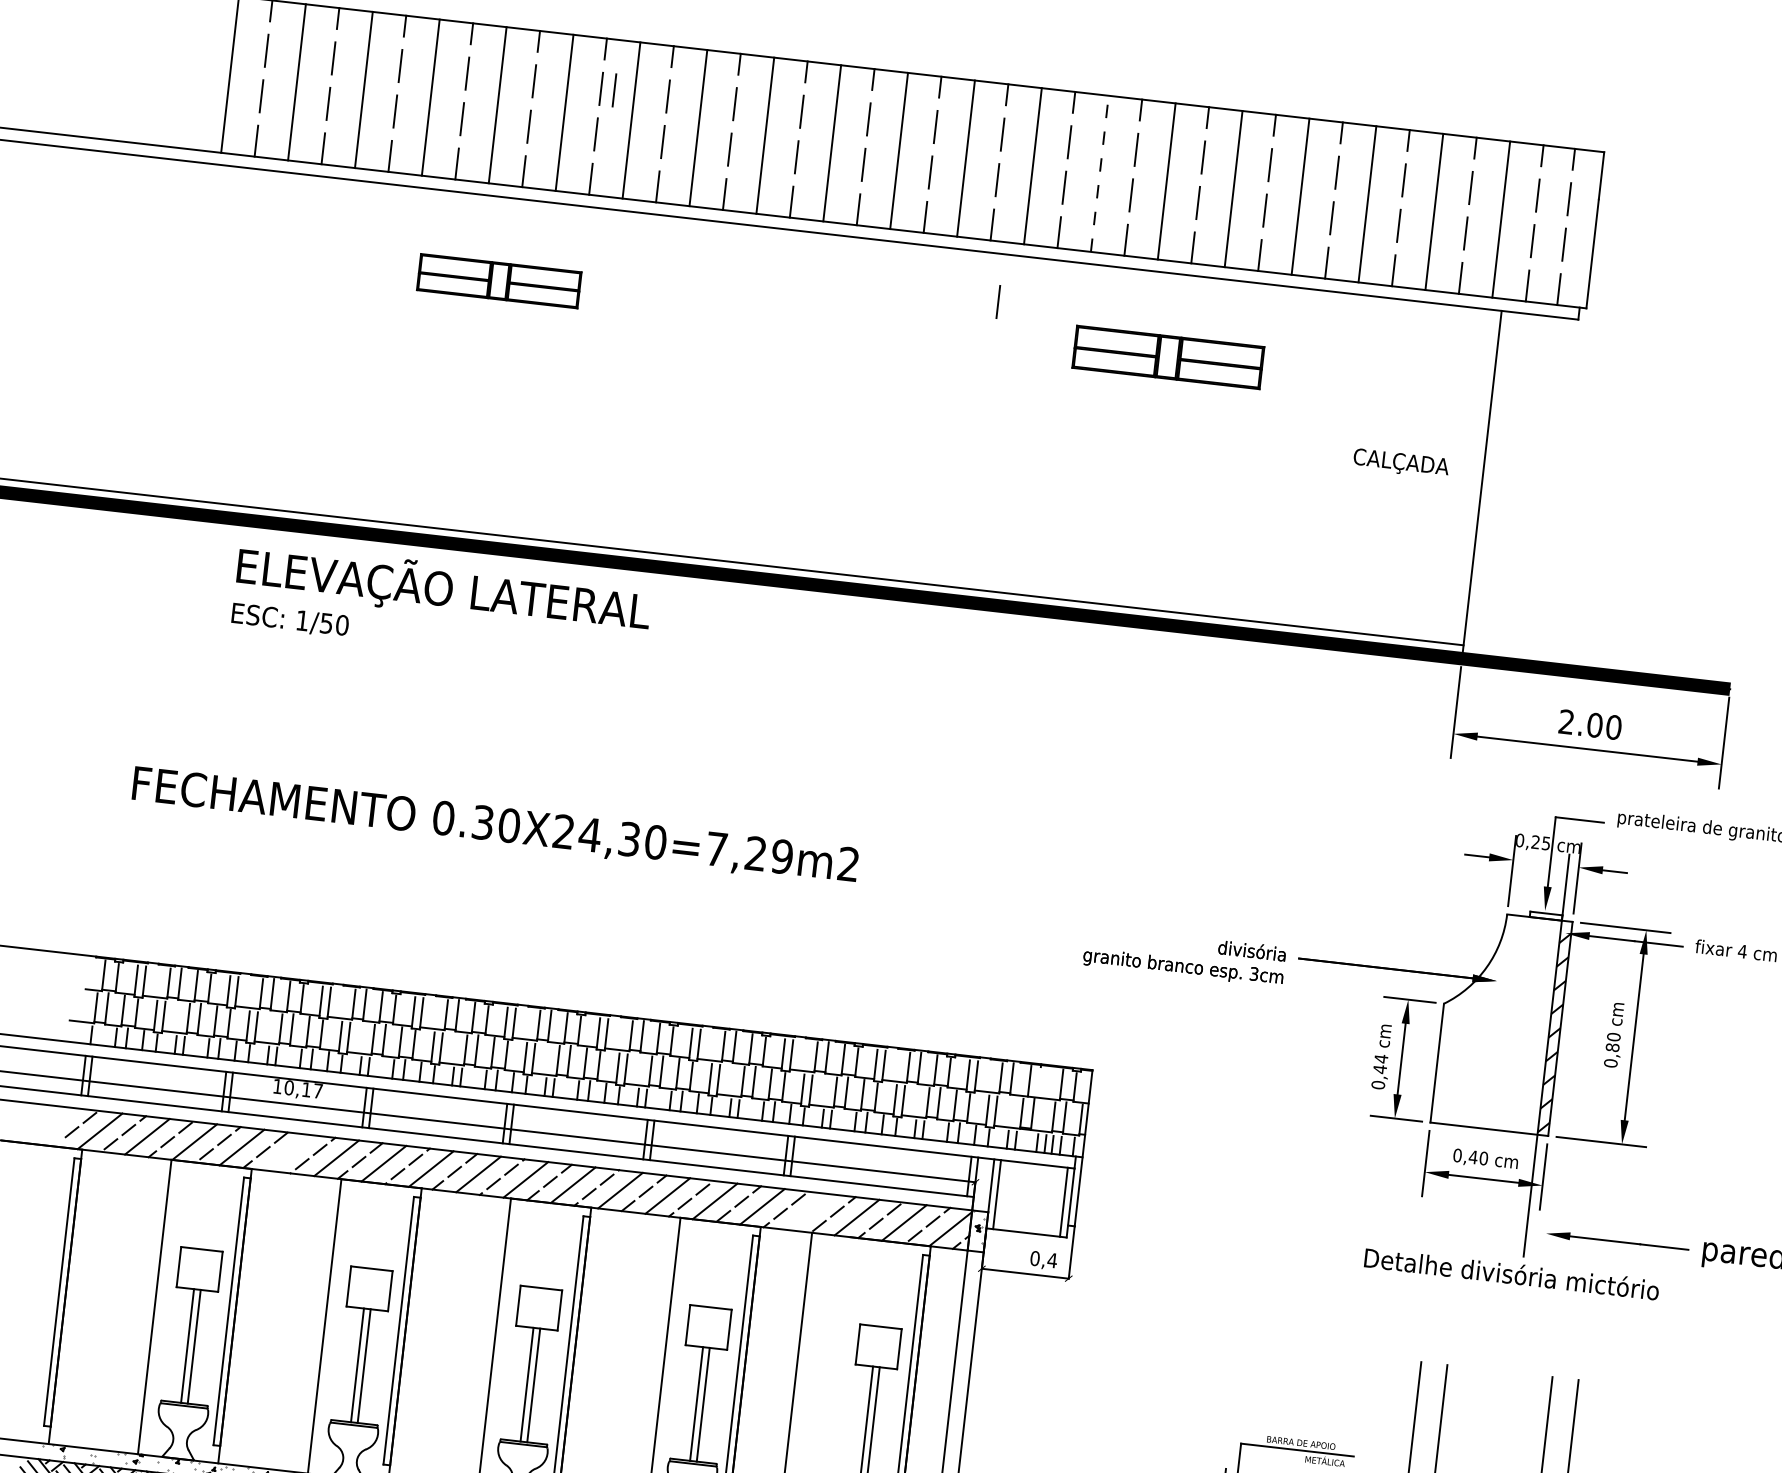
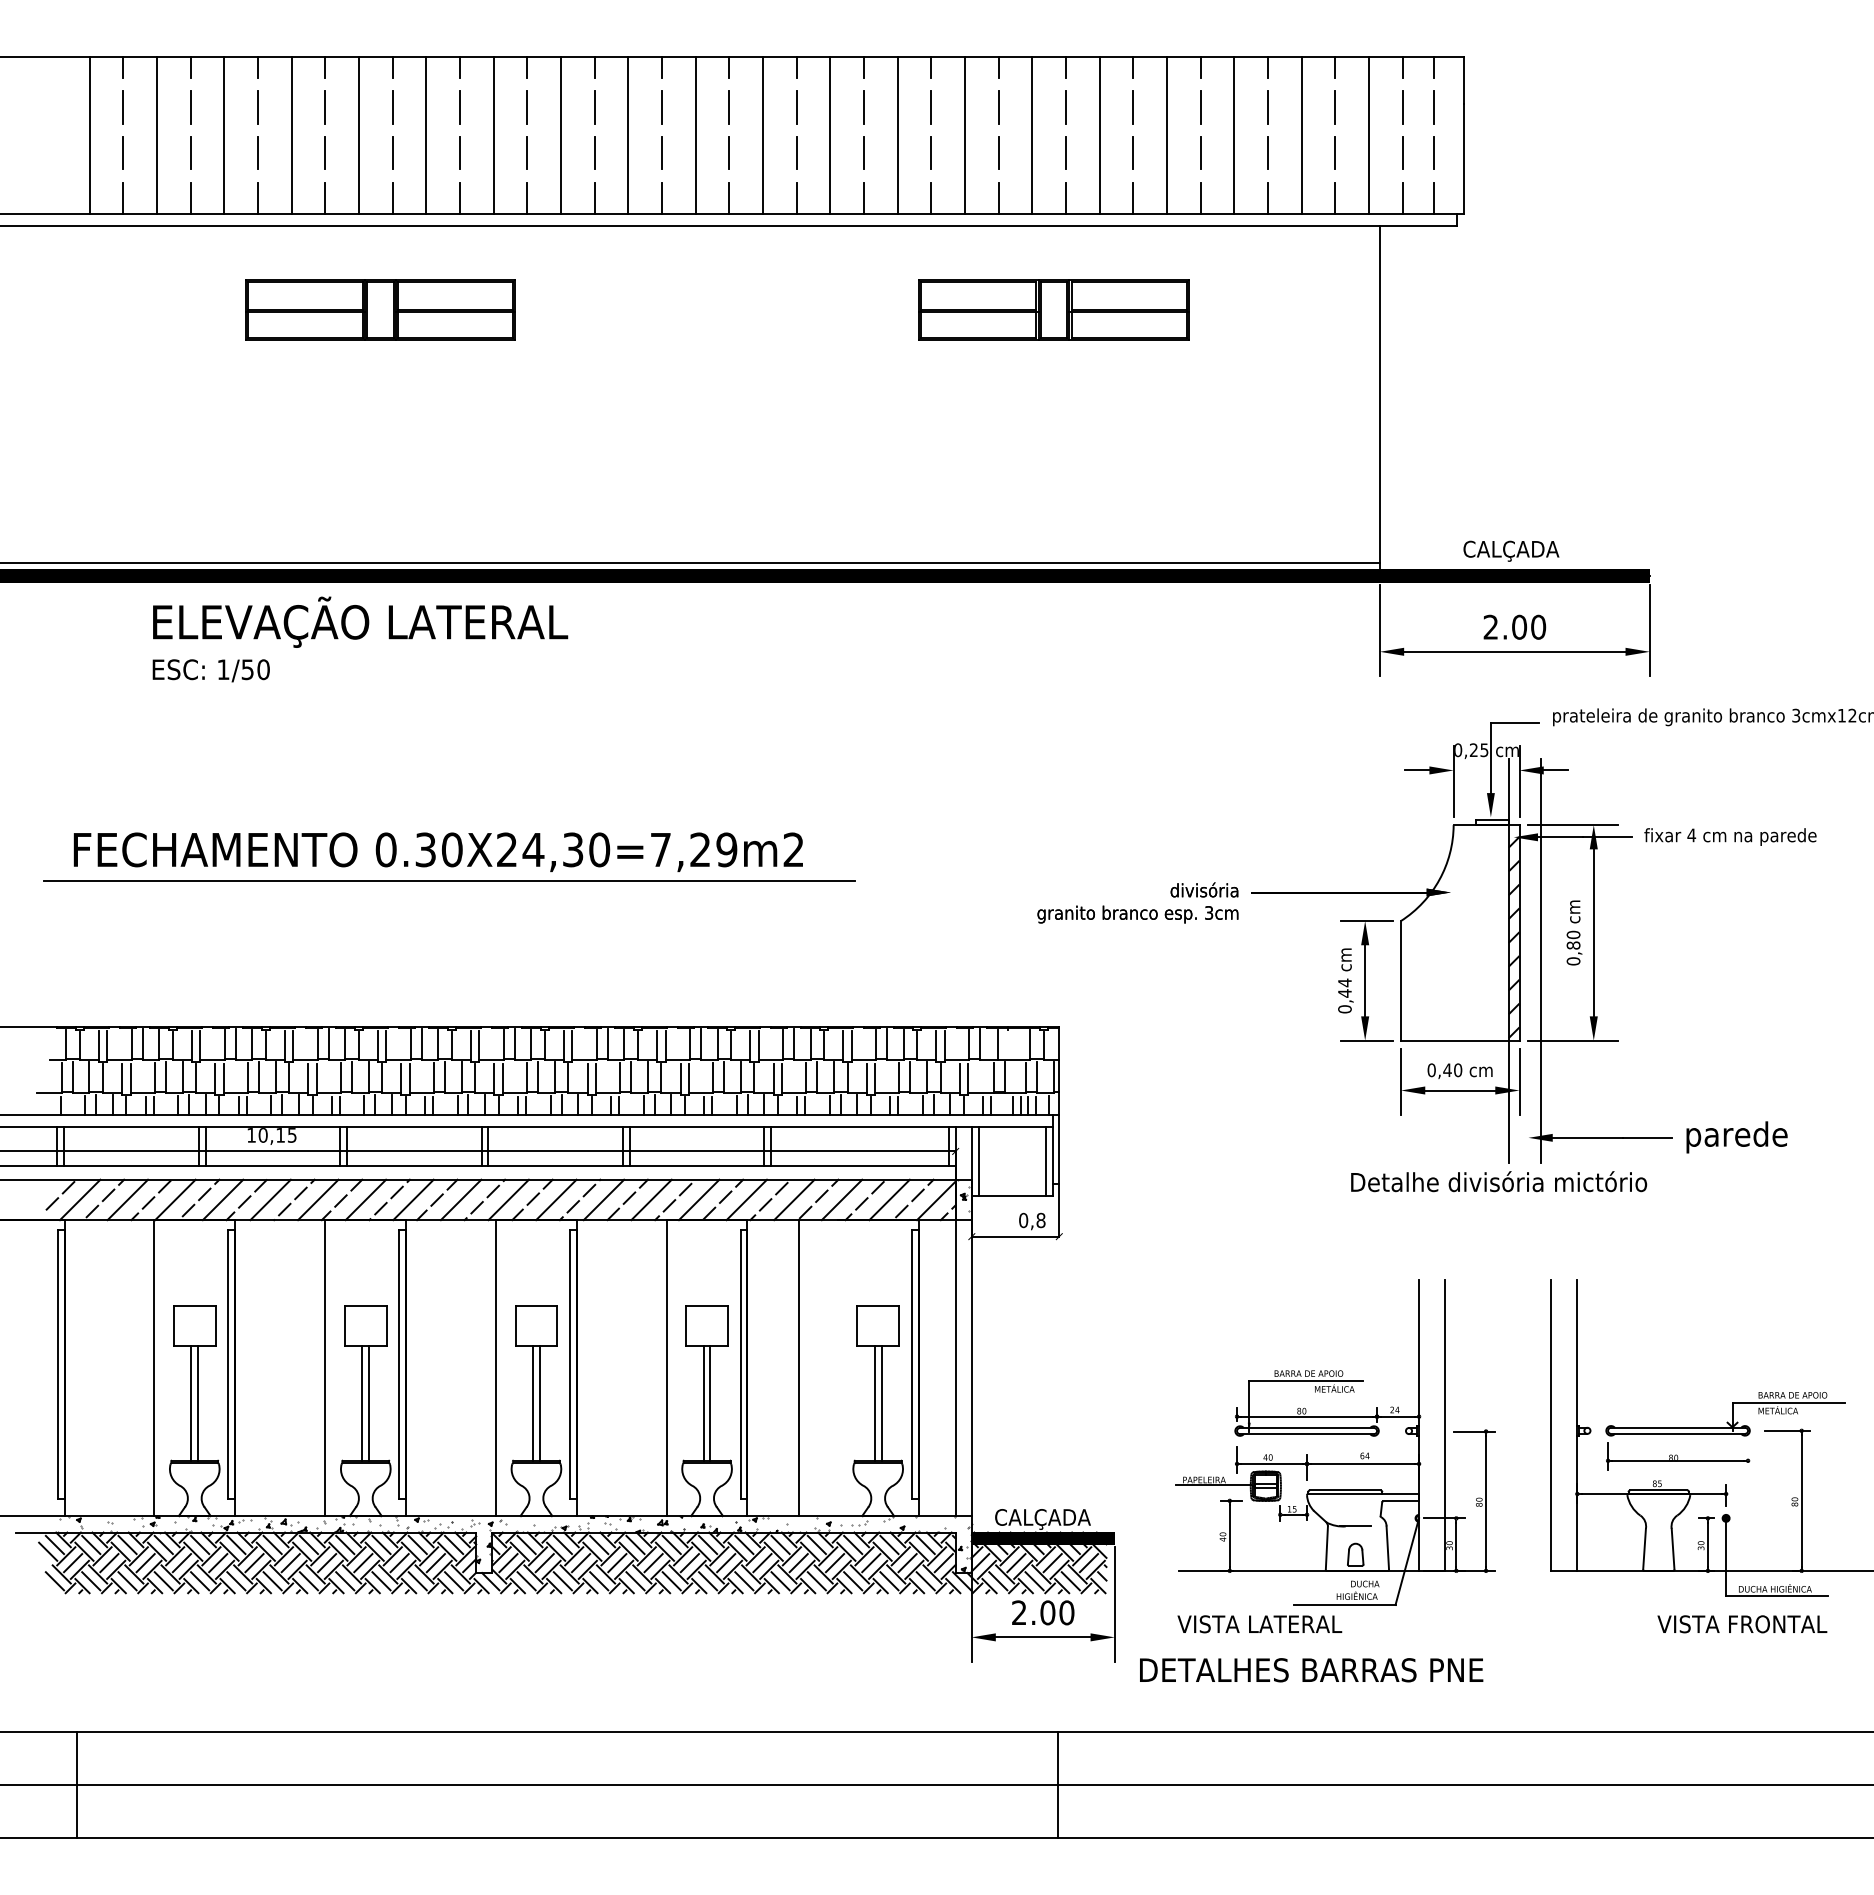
line: (613, 90) -> (472, 107), removed
line: (1100, 173) -> (965, 135), dashed -> solid
part: (499, 280) -> (380, 309), size x1.67
line: (998, 301) -> (878, 273), removed
part: (1167, 356) -> (1053, 309), size x1.43
text: (1401, 462) -> (1511, 550), moved
line: (503, 855) -> (449, 880), added
line: (1579, 1058) -> (1541, 960), added
text: (318, 1091) -> (292, 1135), 10,17 -> 10,15
line: (289, 1152) -> (270, 1199), added
line: (809, 1211) -> (794, 1199), added
text: (1051, 1260) -> (1040, 1220), 0,4 -> 0,8

